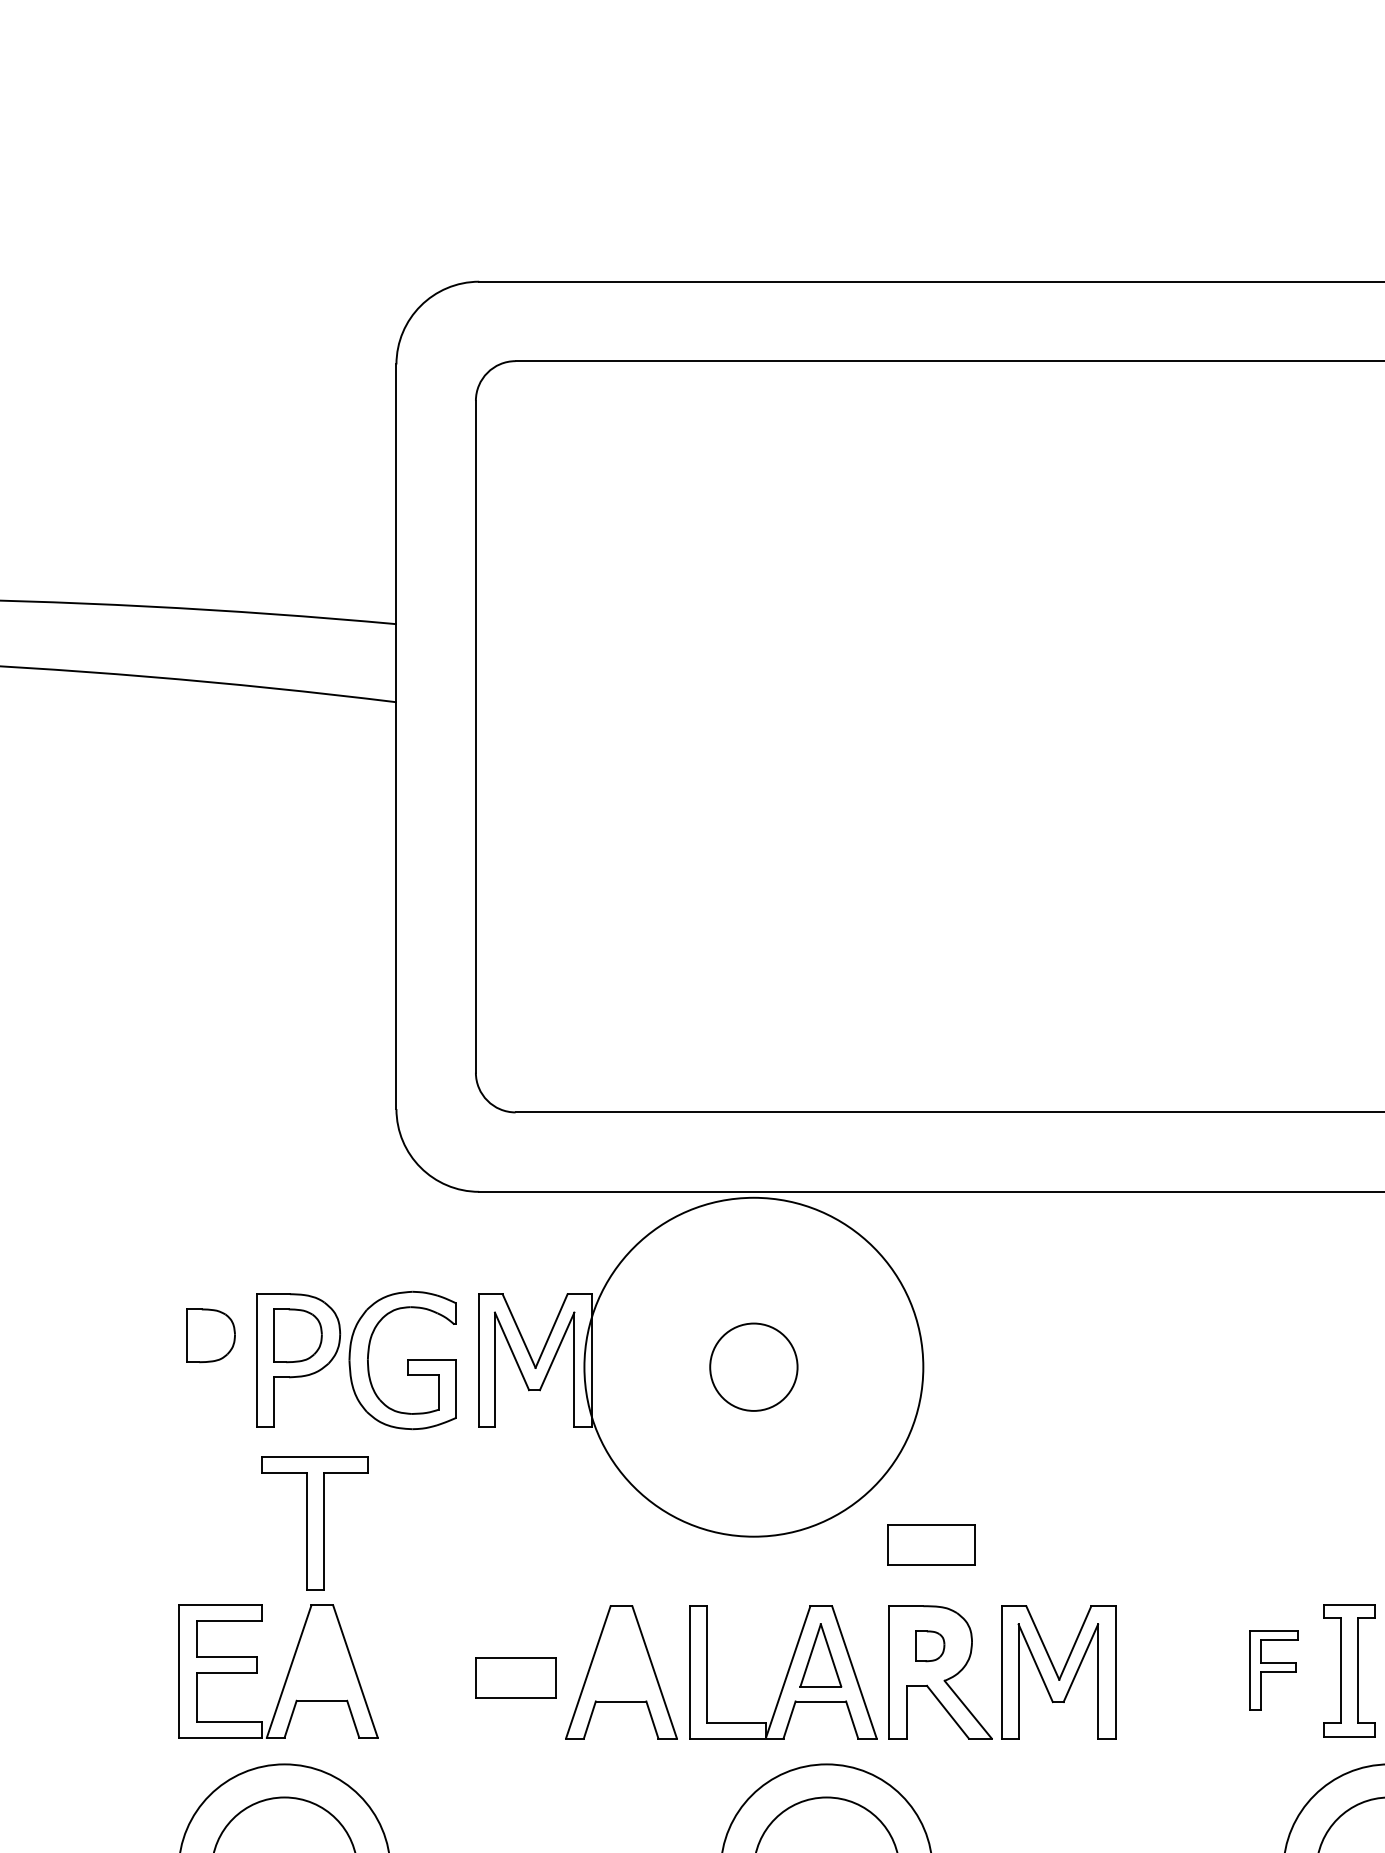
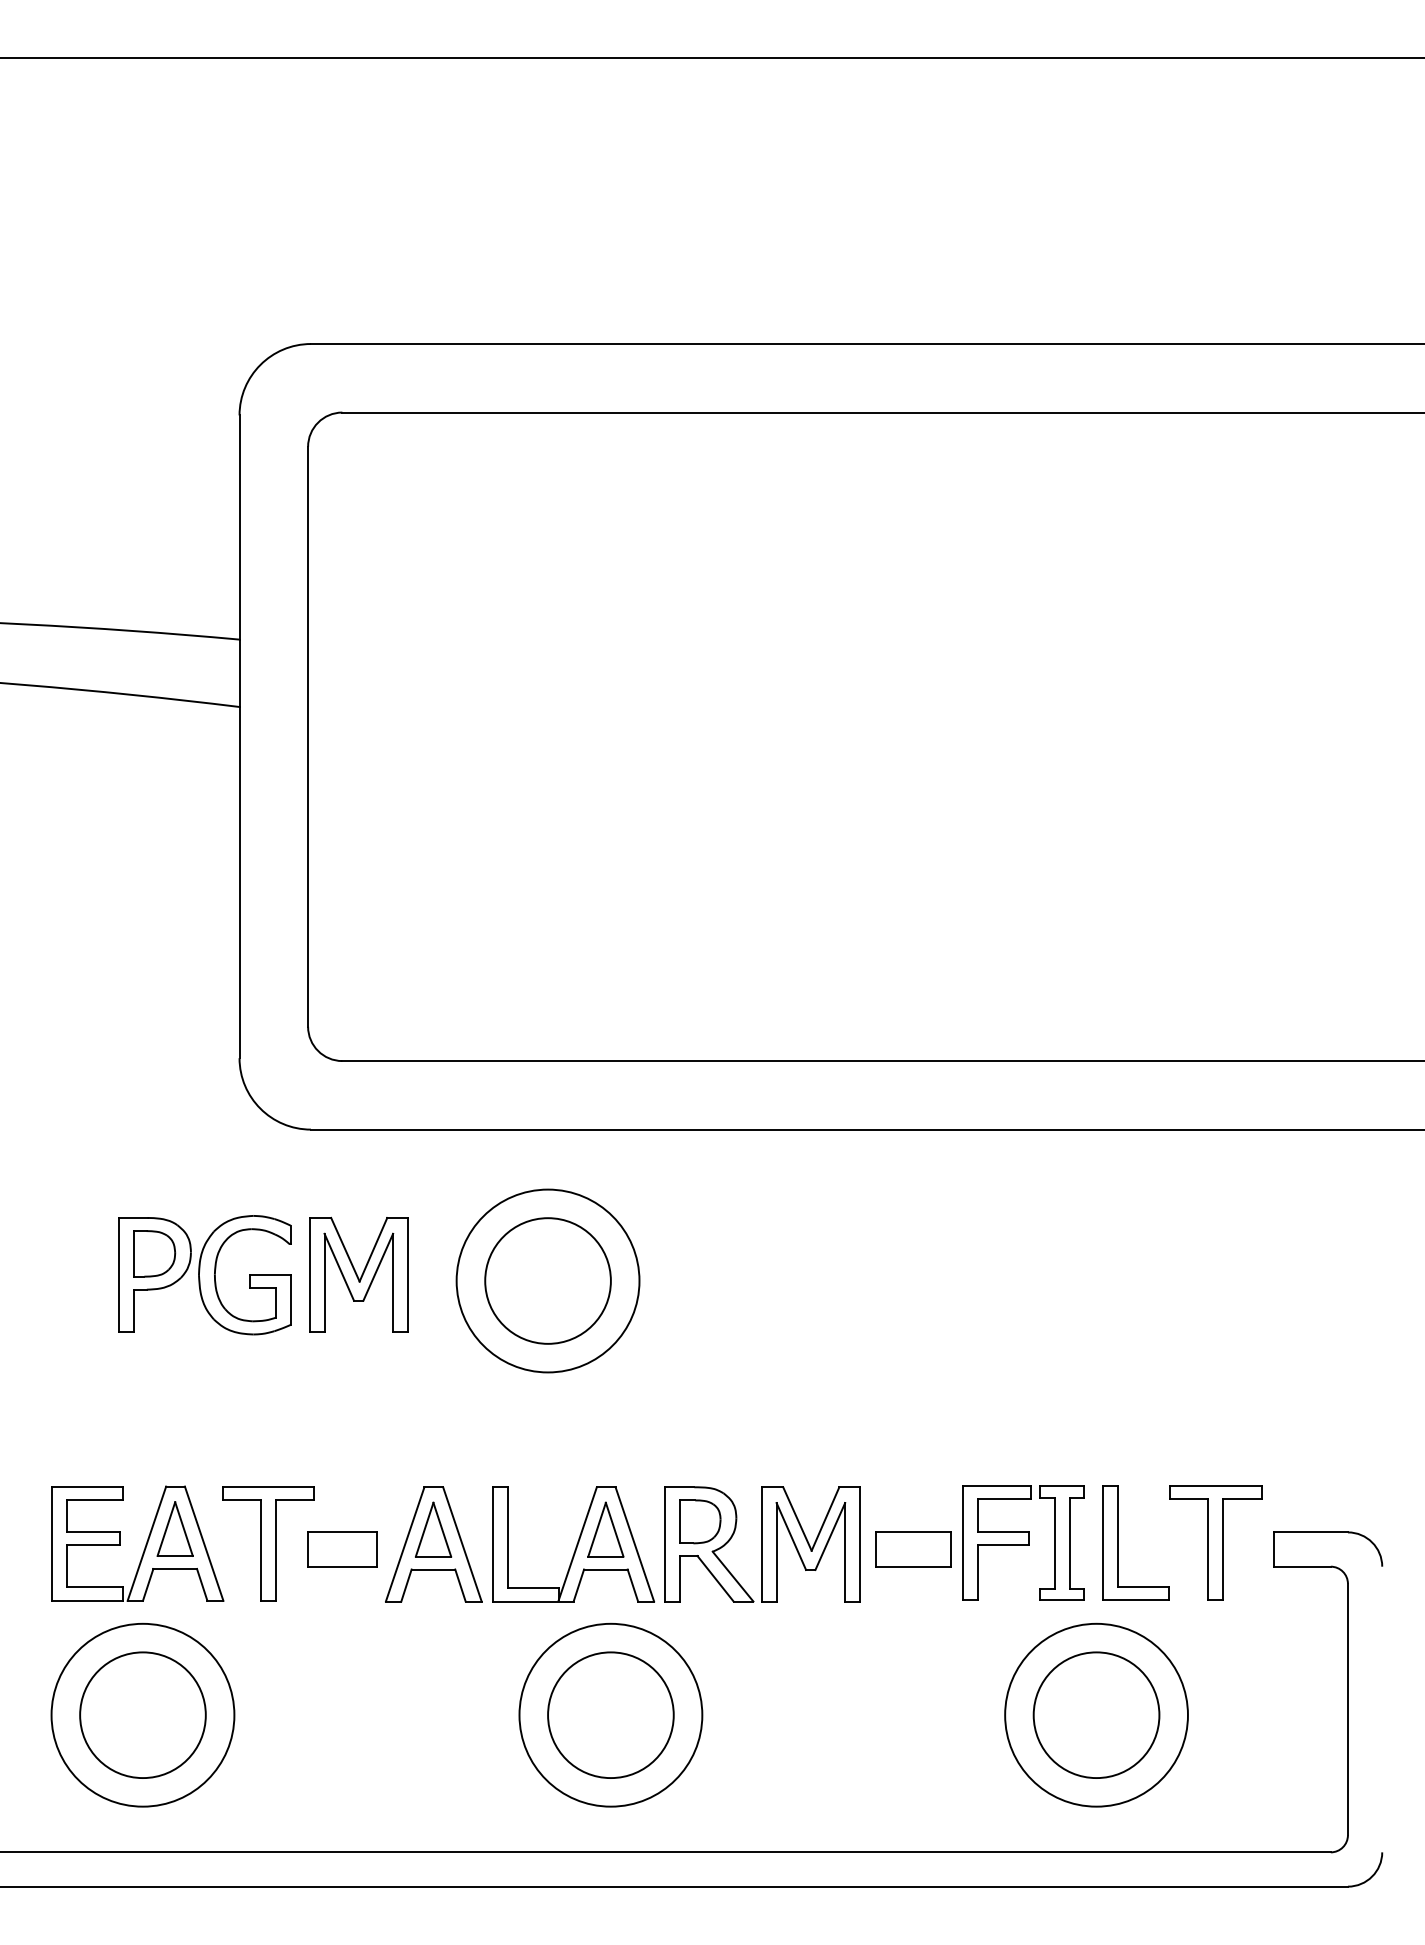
part: (211, 1335) -> (79, 1253), removed
circle: (753, 1366) -> (547, 1280), size x0.62
circle: (753, 1366) -> (547, 1280), size x1.67
part: (315, 1523) -> (268, 1543), moved
part: (931, 1545) -> (913, 1549), moved
part: (930, 1645) -> (700, 1521), size x1.67
part: (321, 1653) -> (174, 1528), added
part: (621, 1655) -> (433, 1529), added
part: (1273, 1670) -> (996, 1542), size x1.67

